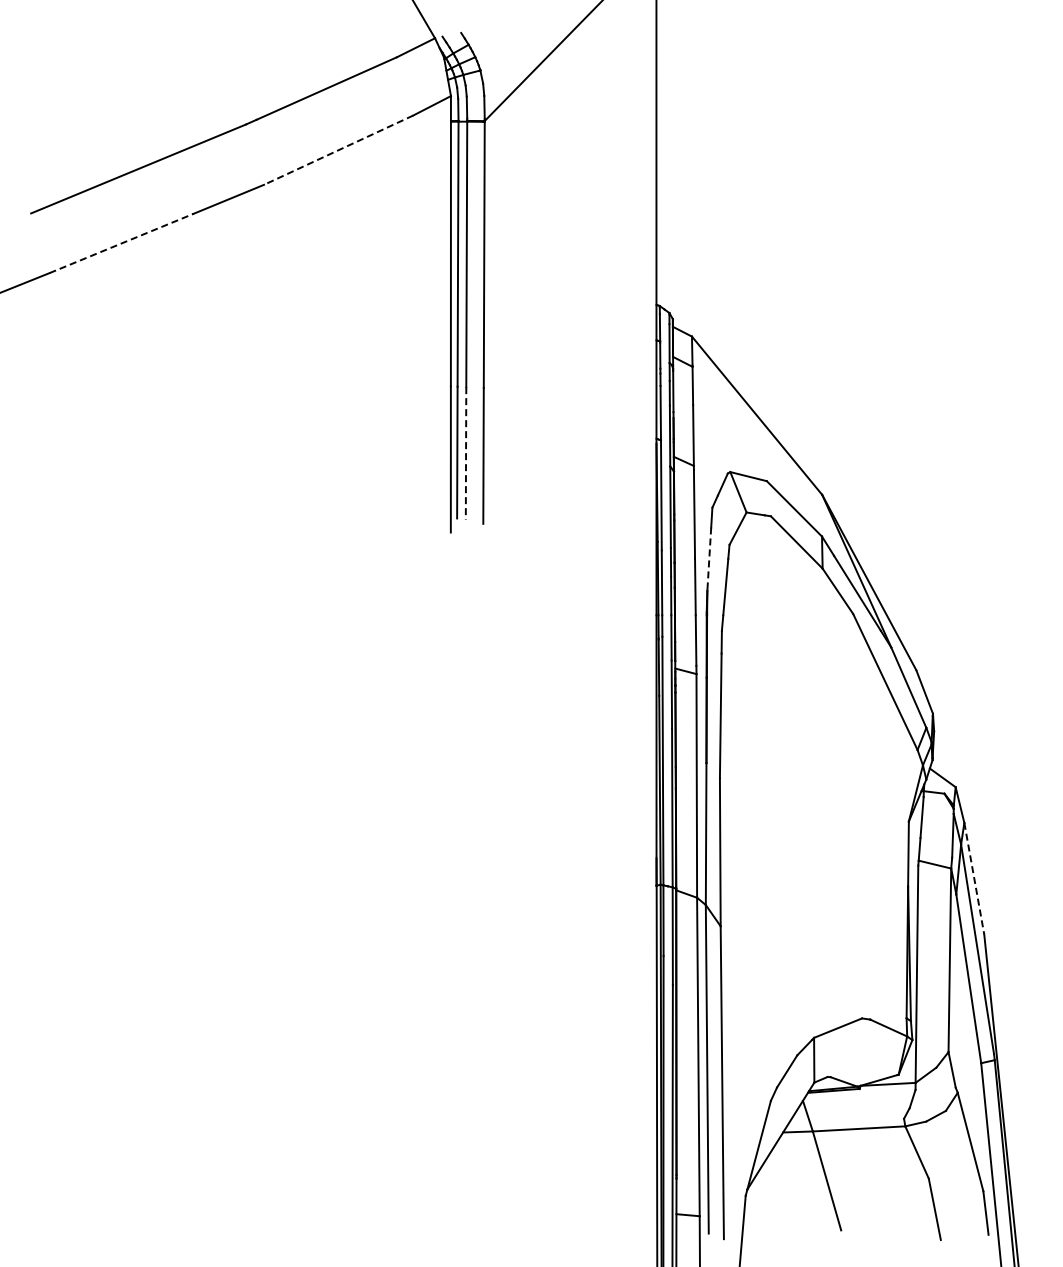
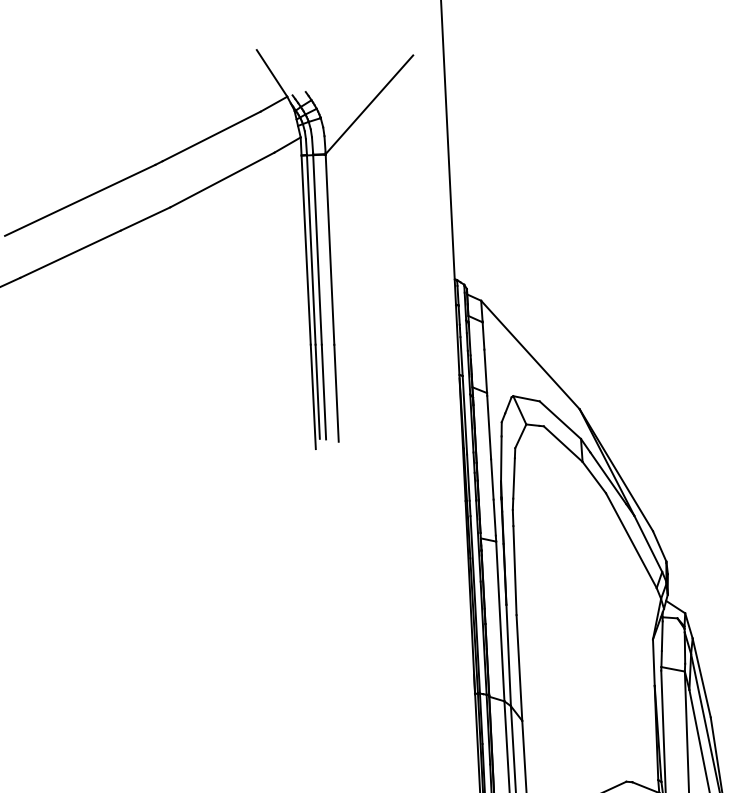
line: (338, 150) -> (222, 180), dashed -> solid
line: (121, 243) -> (70, 254), dashed -> solid
line: (466, 453) -> (324, 392), dashed -> solid
line: (709, 558) -> (501, 458), dashed -> solid
line: (974, 878) -> (701, 677), dashed -> solid

